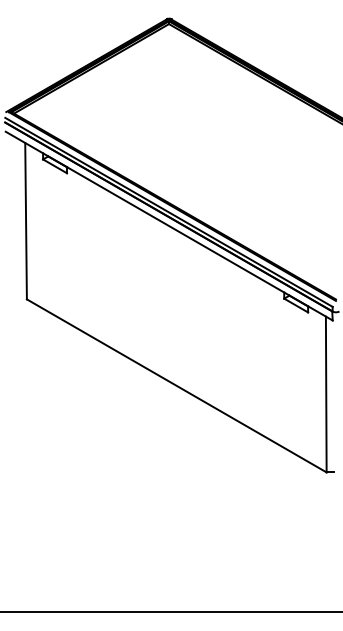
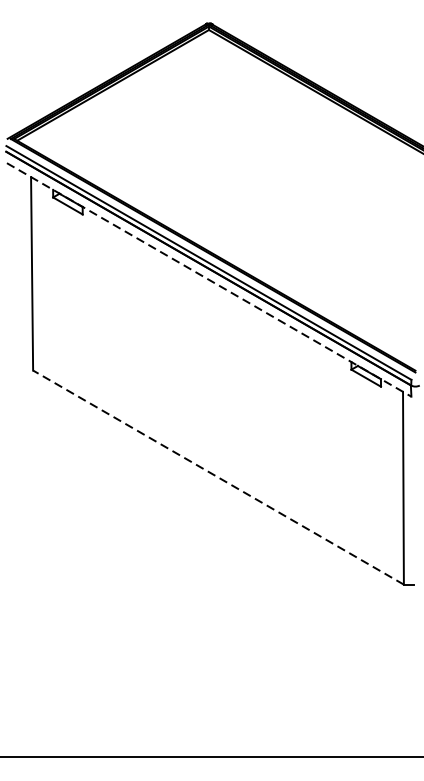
line: (169, 226) -> (209, 280), solid -> dashed
line: (176, 385) -> (218, 477), solid -> dashed

